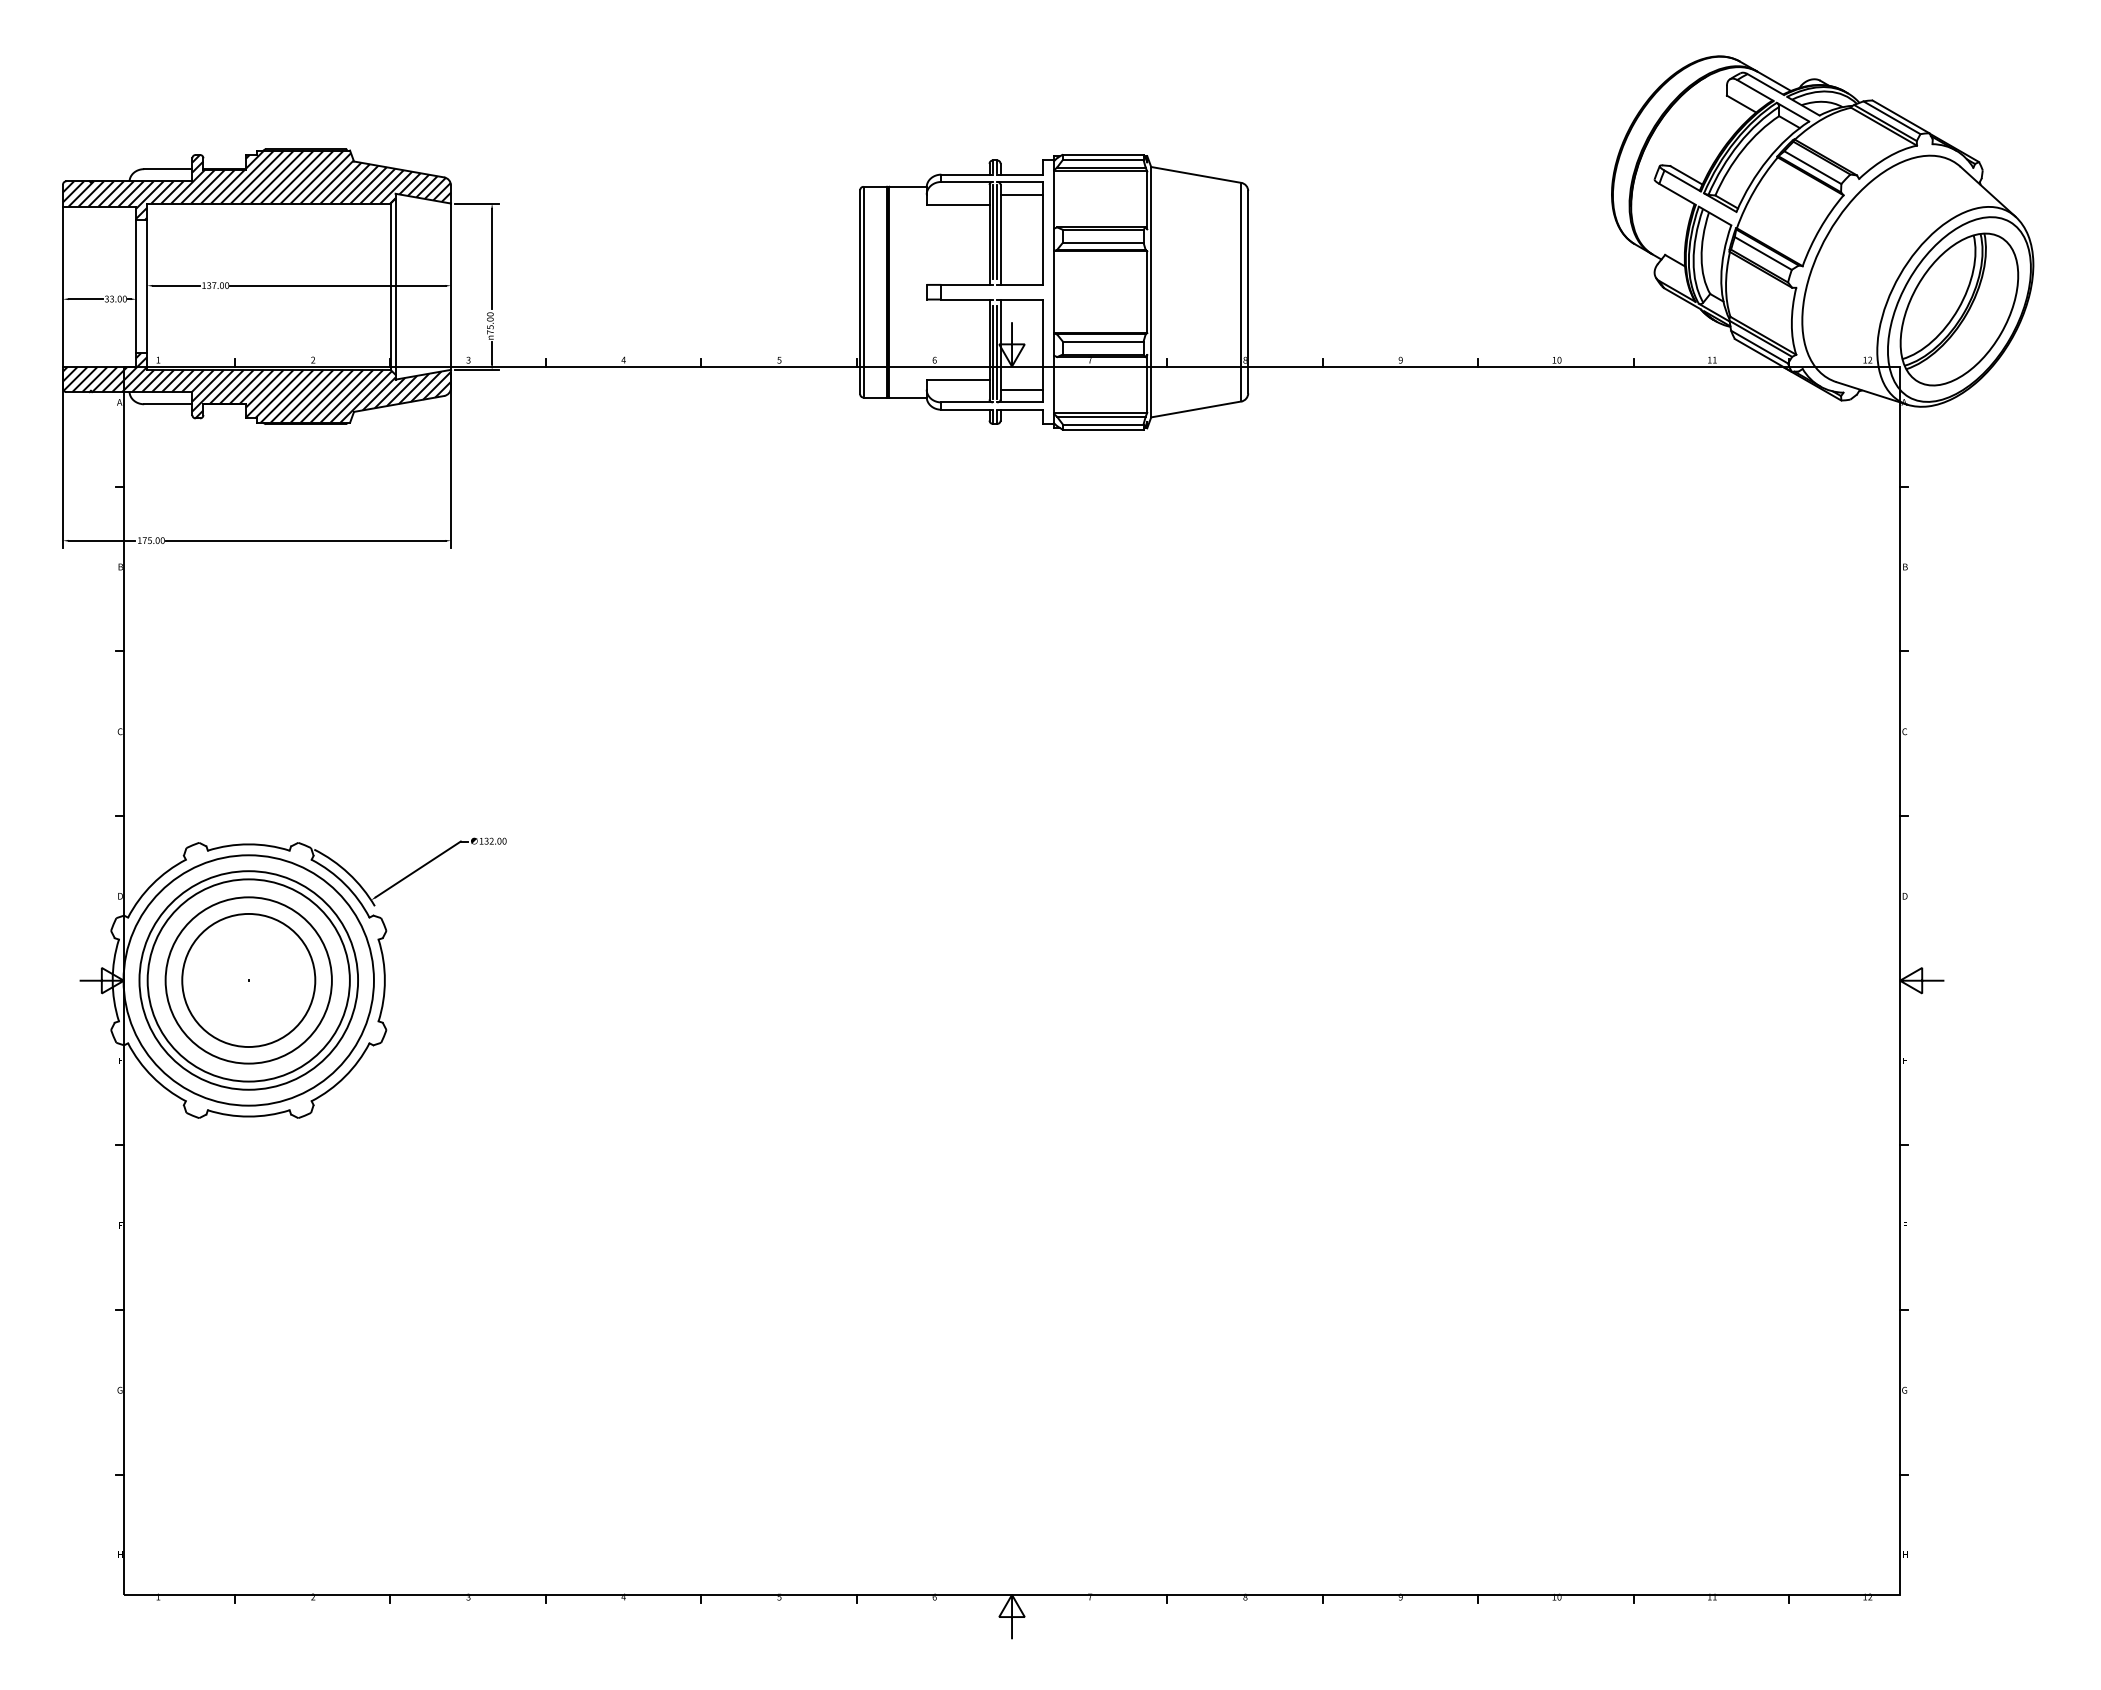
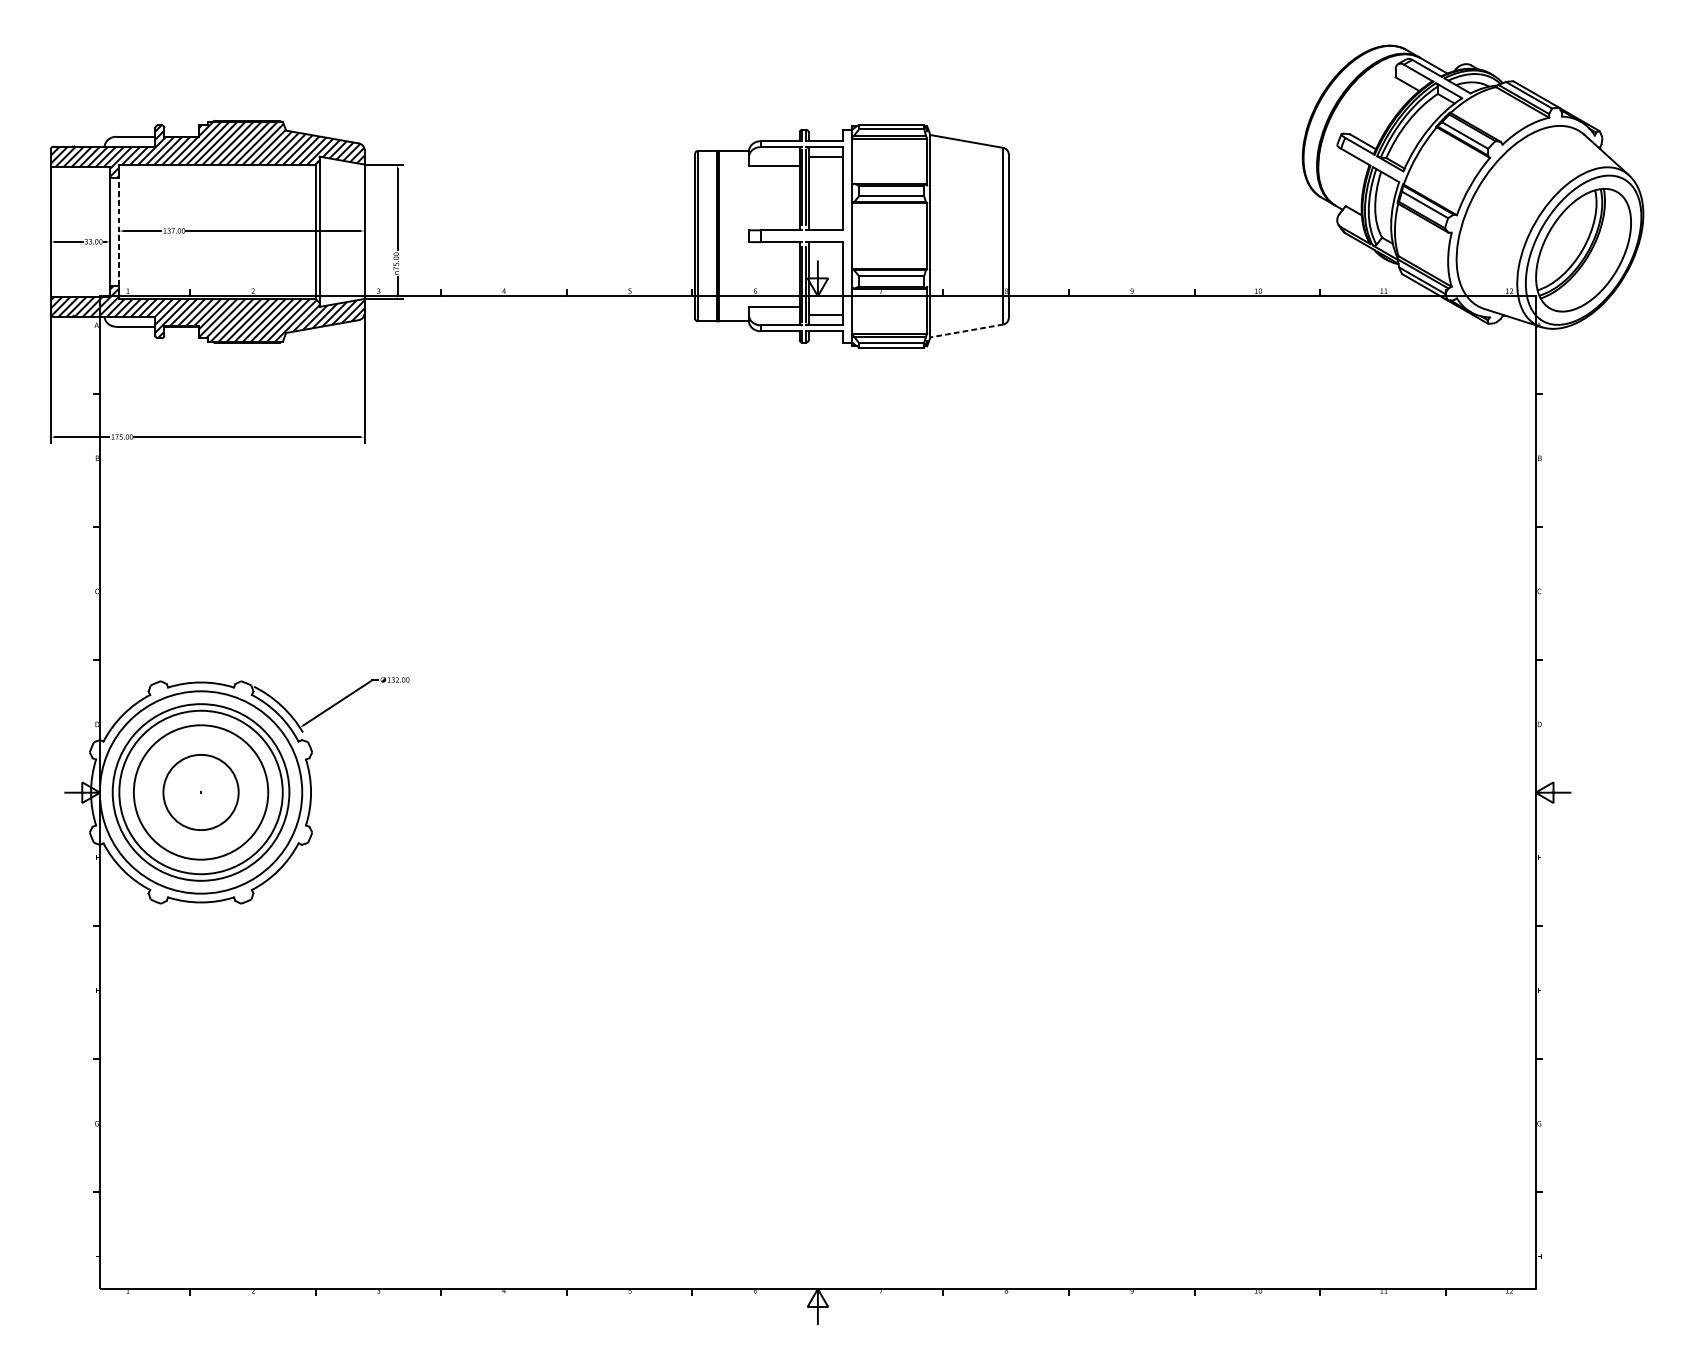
line: (147, 286) -> (119, 231), solid -> dashed
line: (1196, 409) -> (966, 331), solid -> dashed
circle: (248, 980) -> (200, 792), size x0.7

